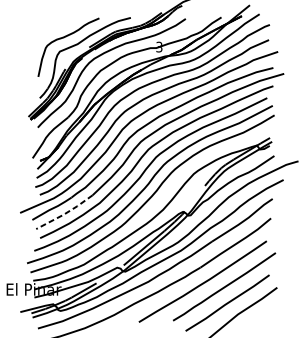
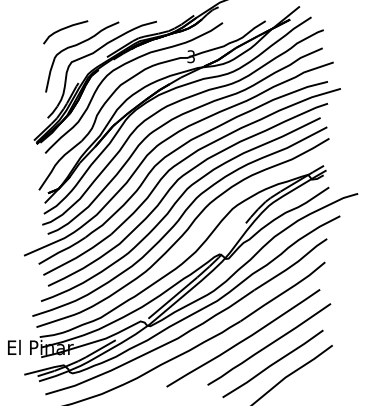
curve: (53, 24) -> (64, 29), added
line: (64, 213) -> (77, 256), dashed -> solid

